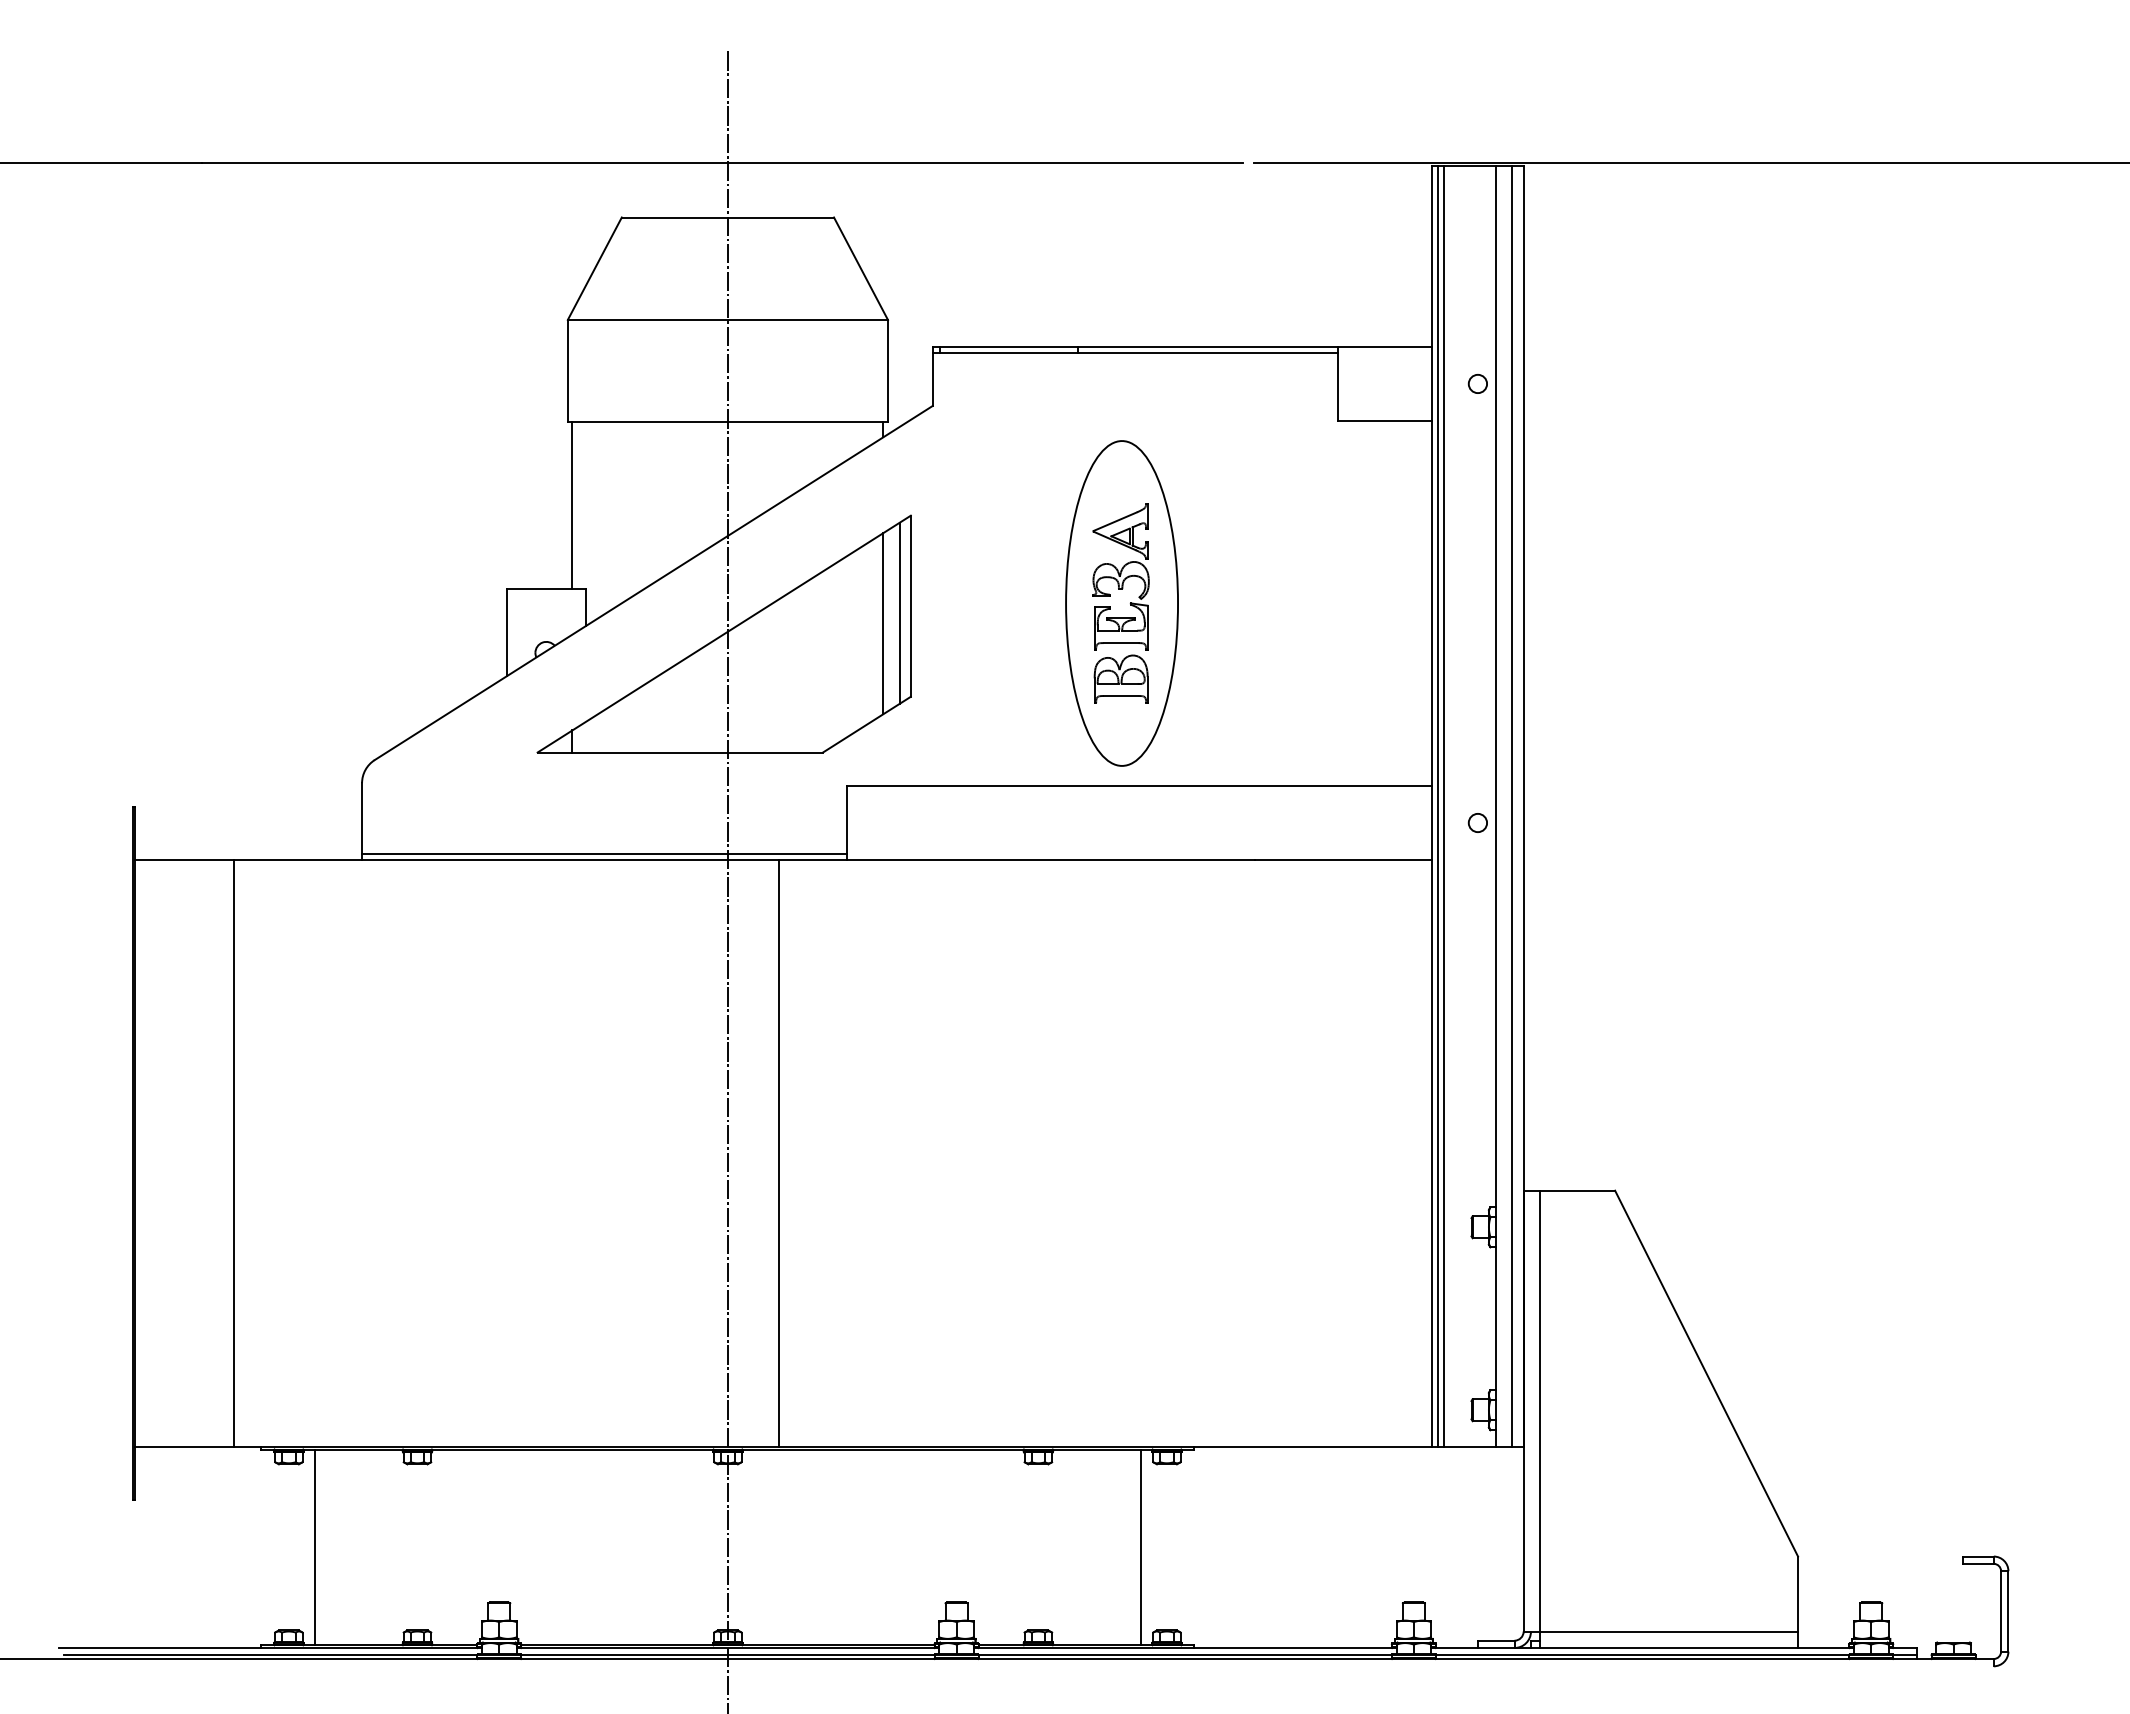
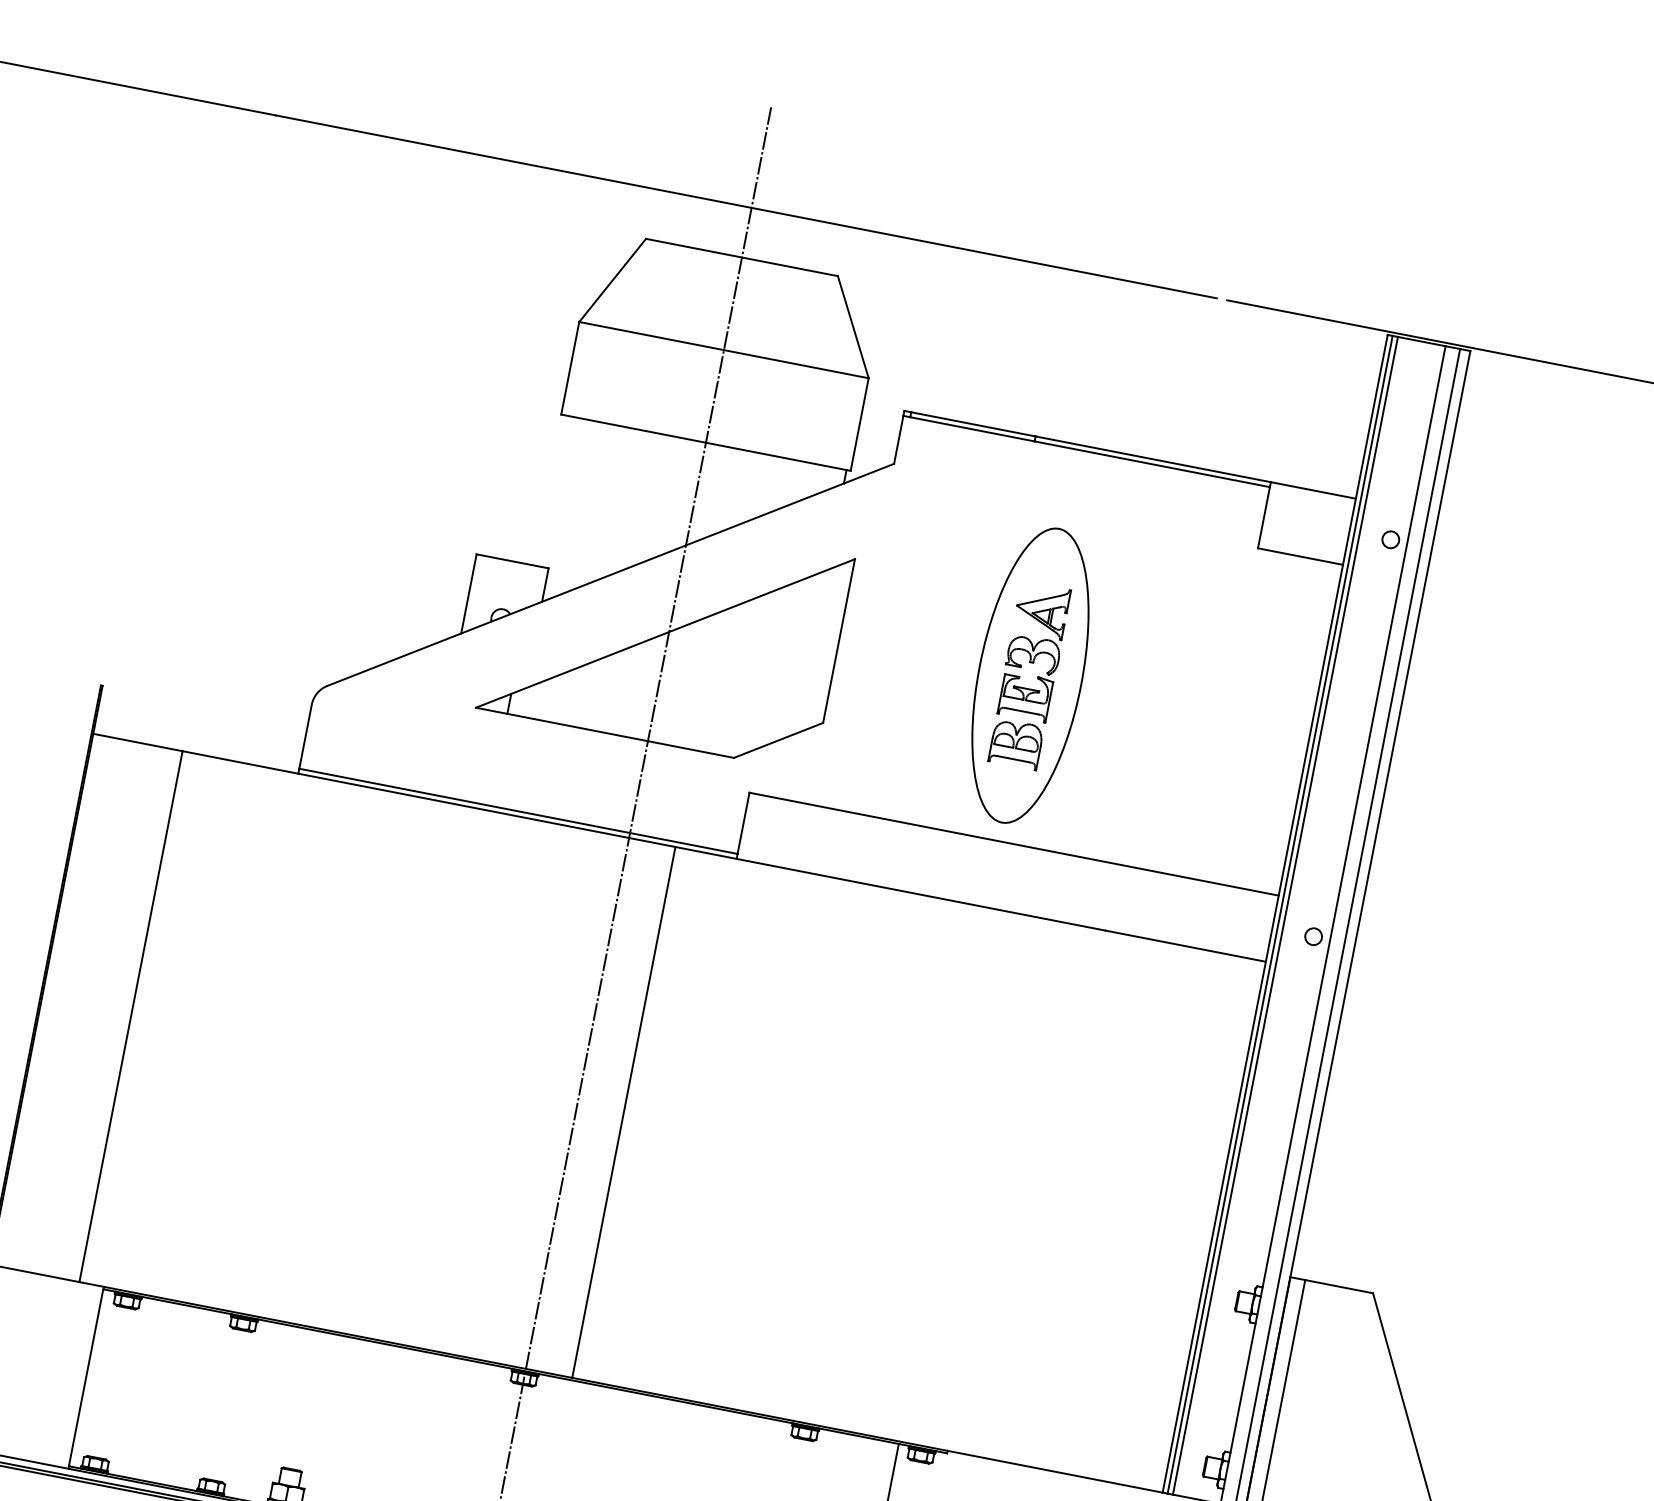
line: (572, 505) -> (550, 490), removed
line: (899, 612) -> (827, 644), removed
line: (883, 623) -> (811, 651), removed
line: (314, 1547) -> (85, 1377), moved

